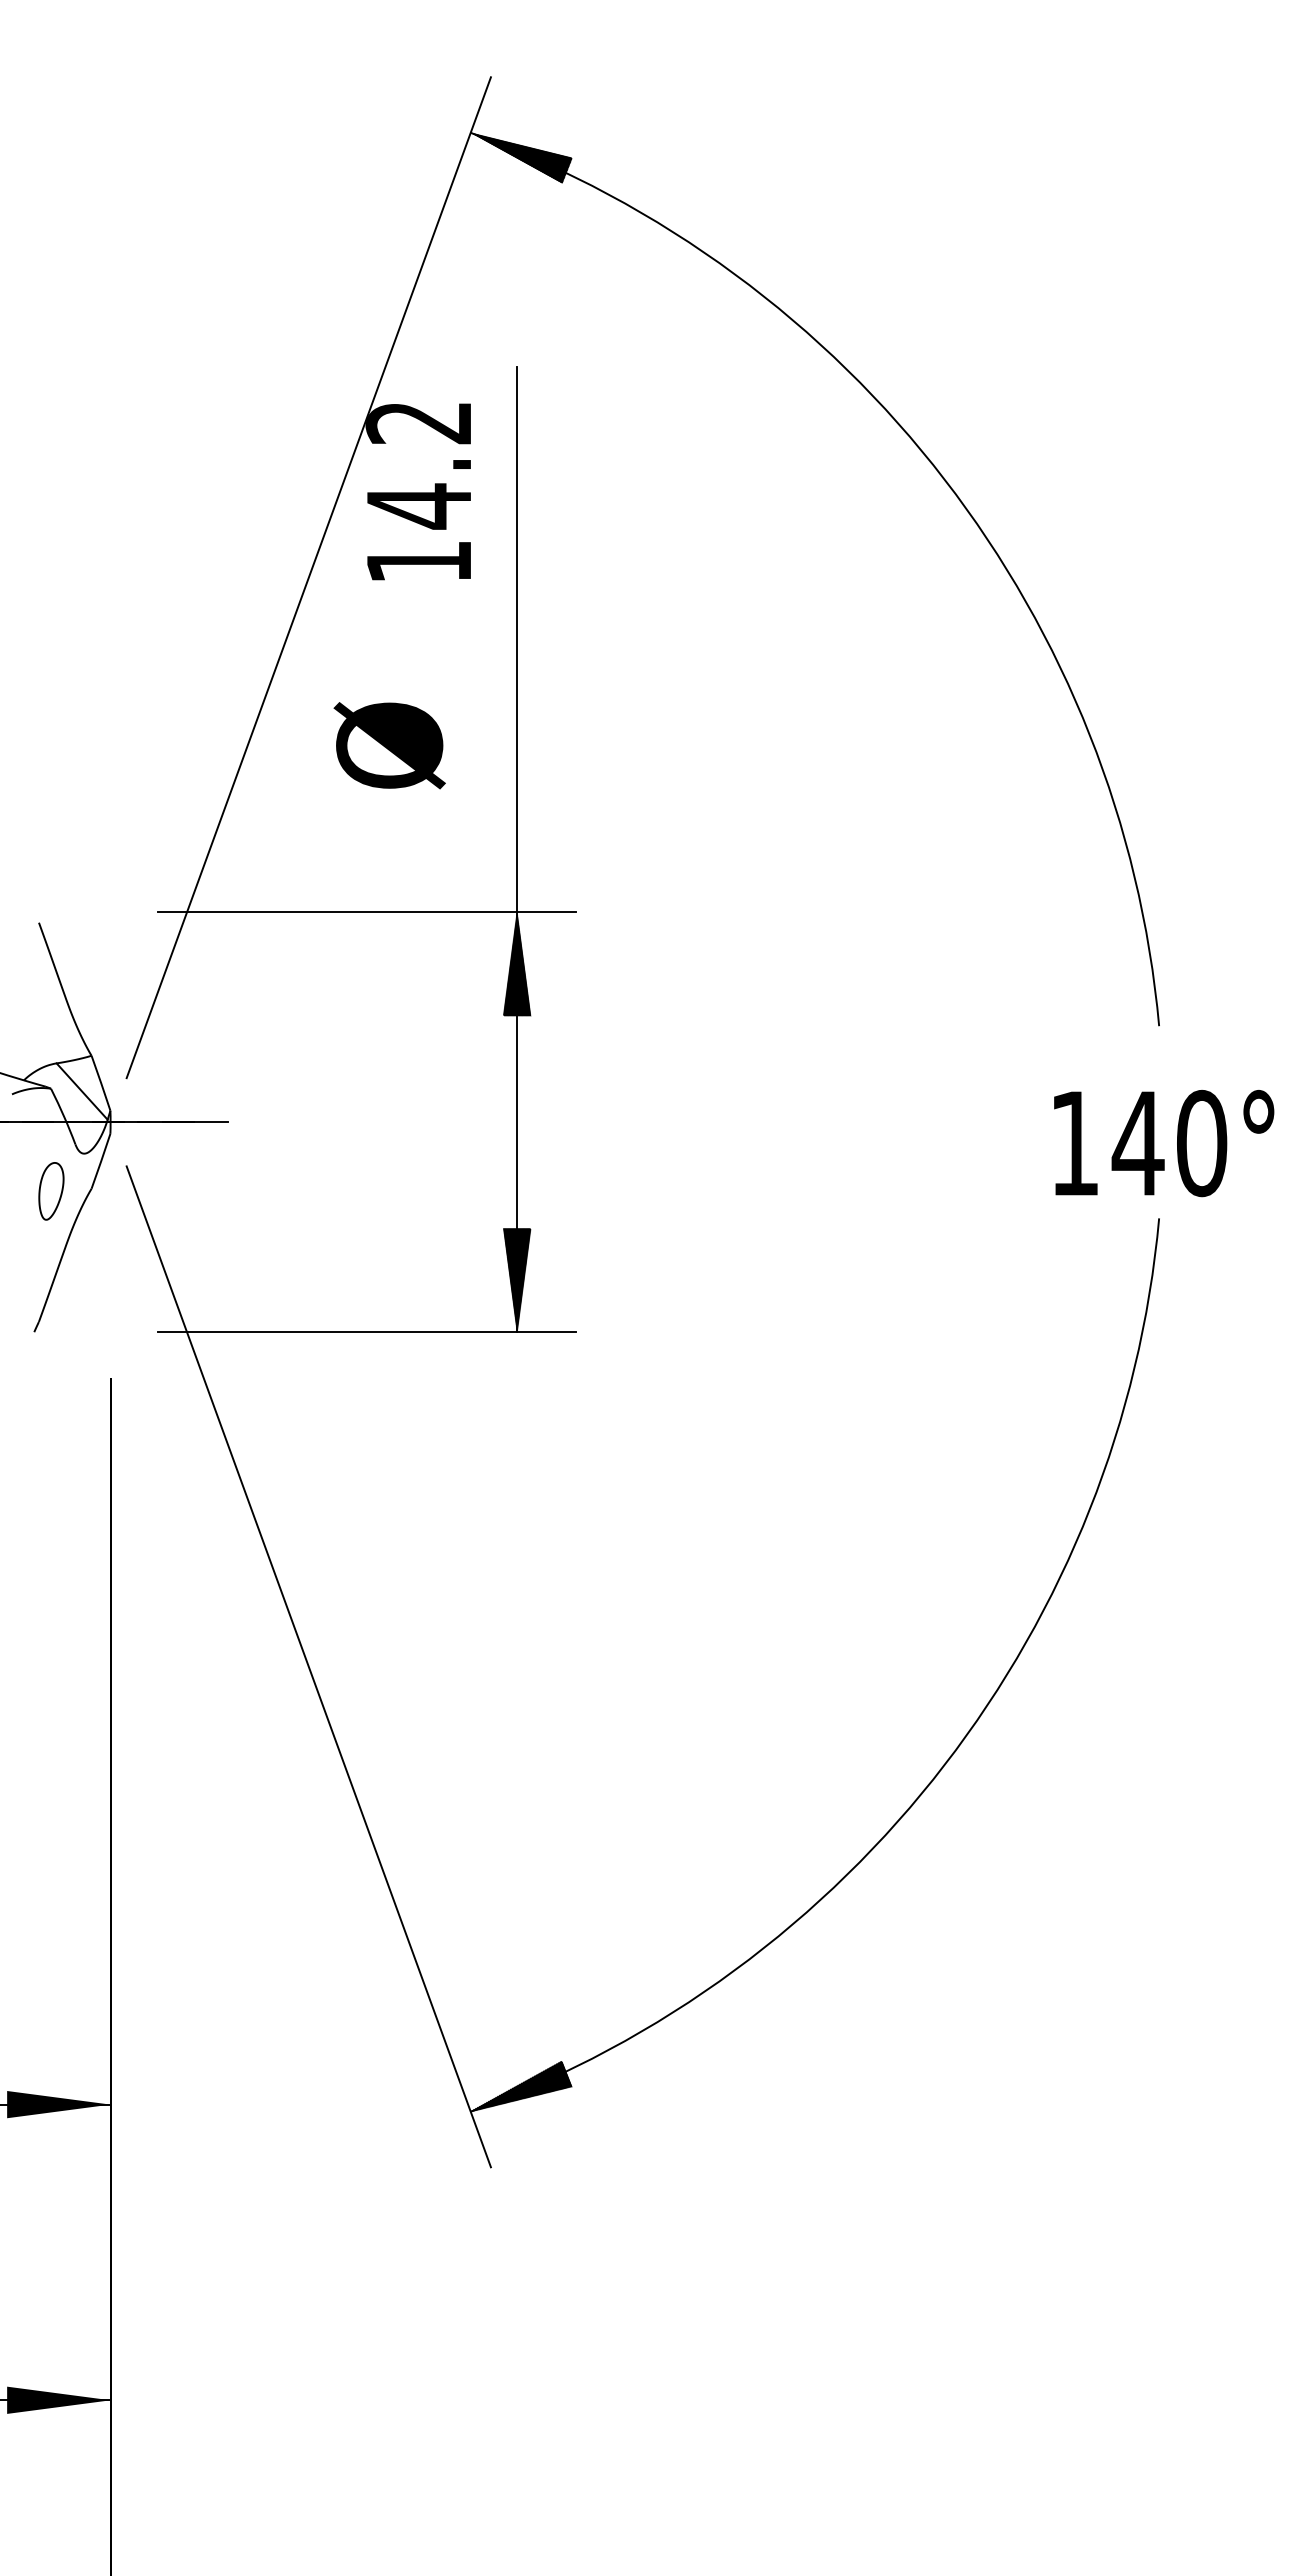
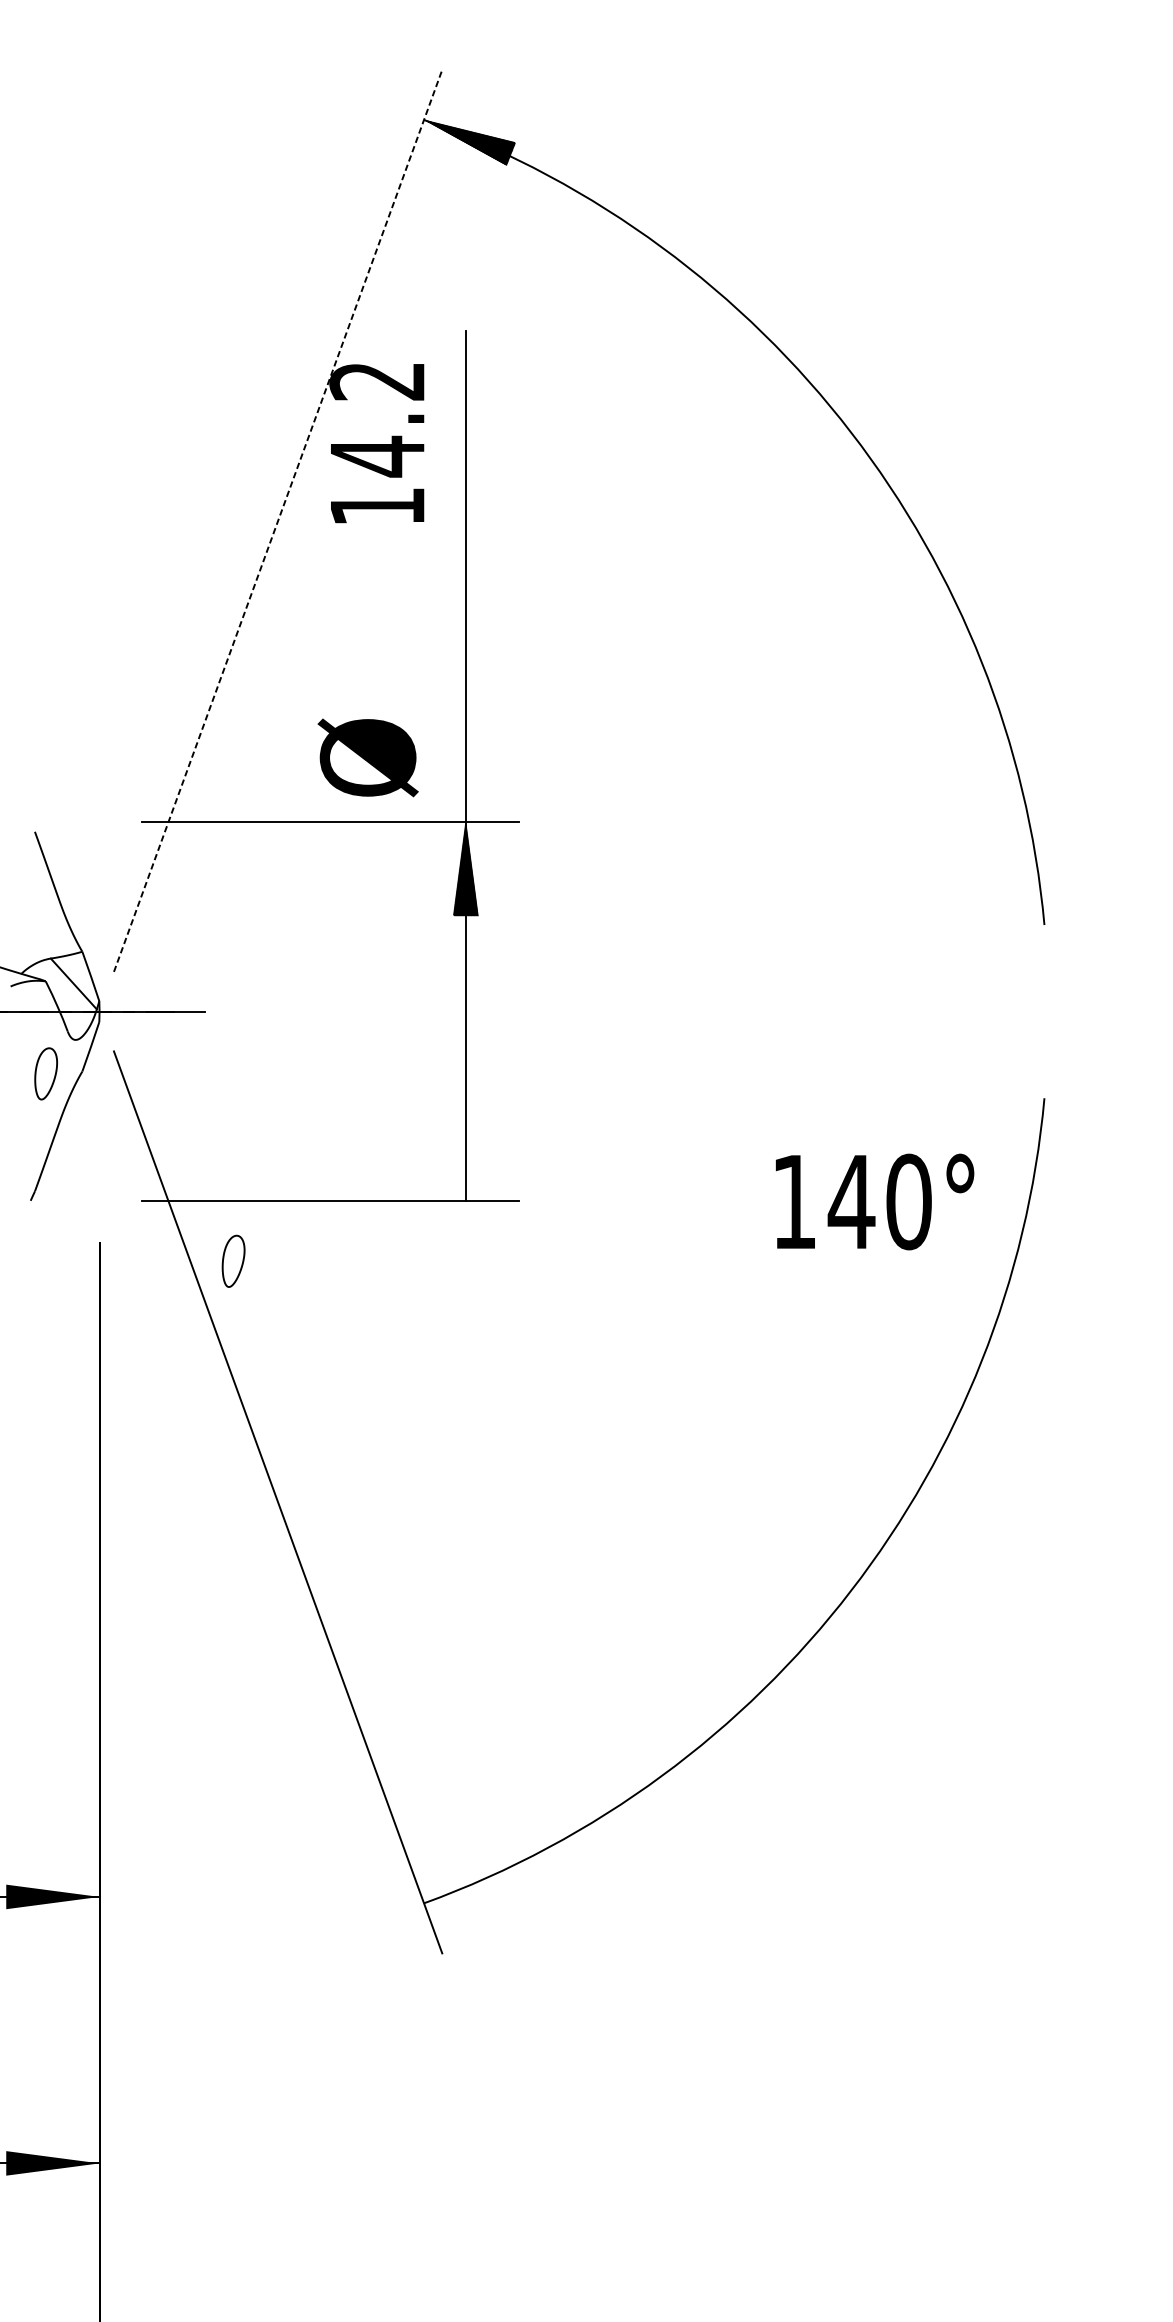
line: (308, 577) -> (277, 520), solid -> dashed
text: (389, 745) -> (367, 757), moved
text: (1164, 1143) -> (875, 1202), moved
hatch: (516, 1280) -> (465, 1154), removed
part: (259, 1399) -> (233, 1261), added
hatch: (520, 2086) -> (468, 1880), removed

